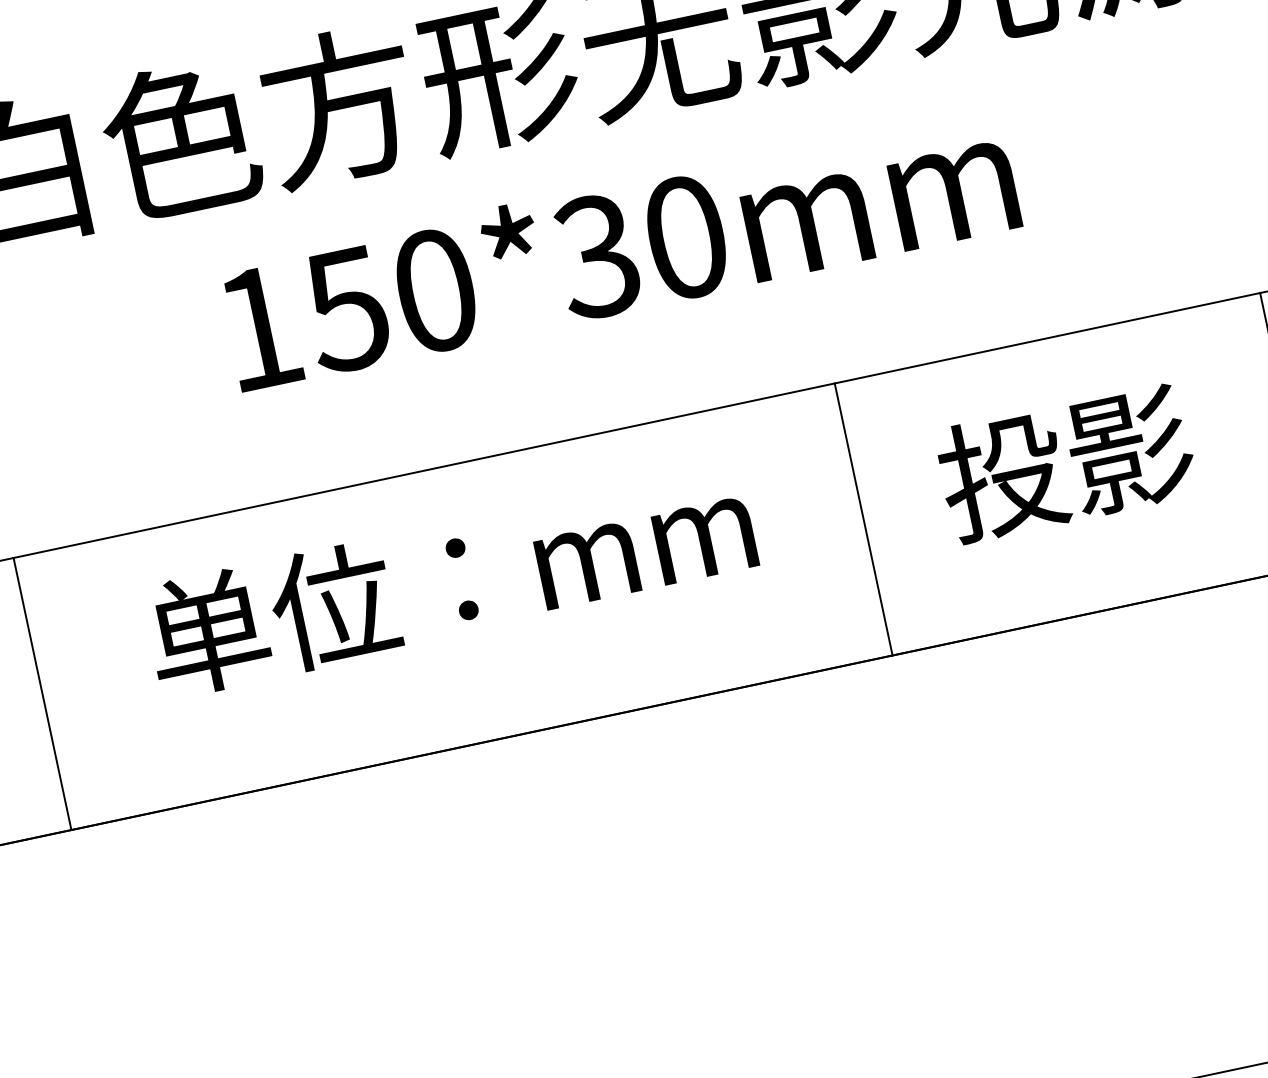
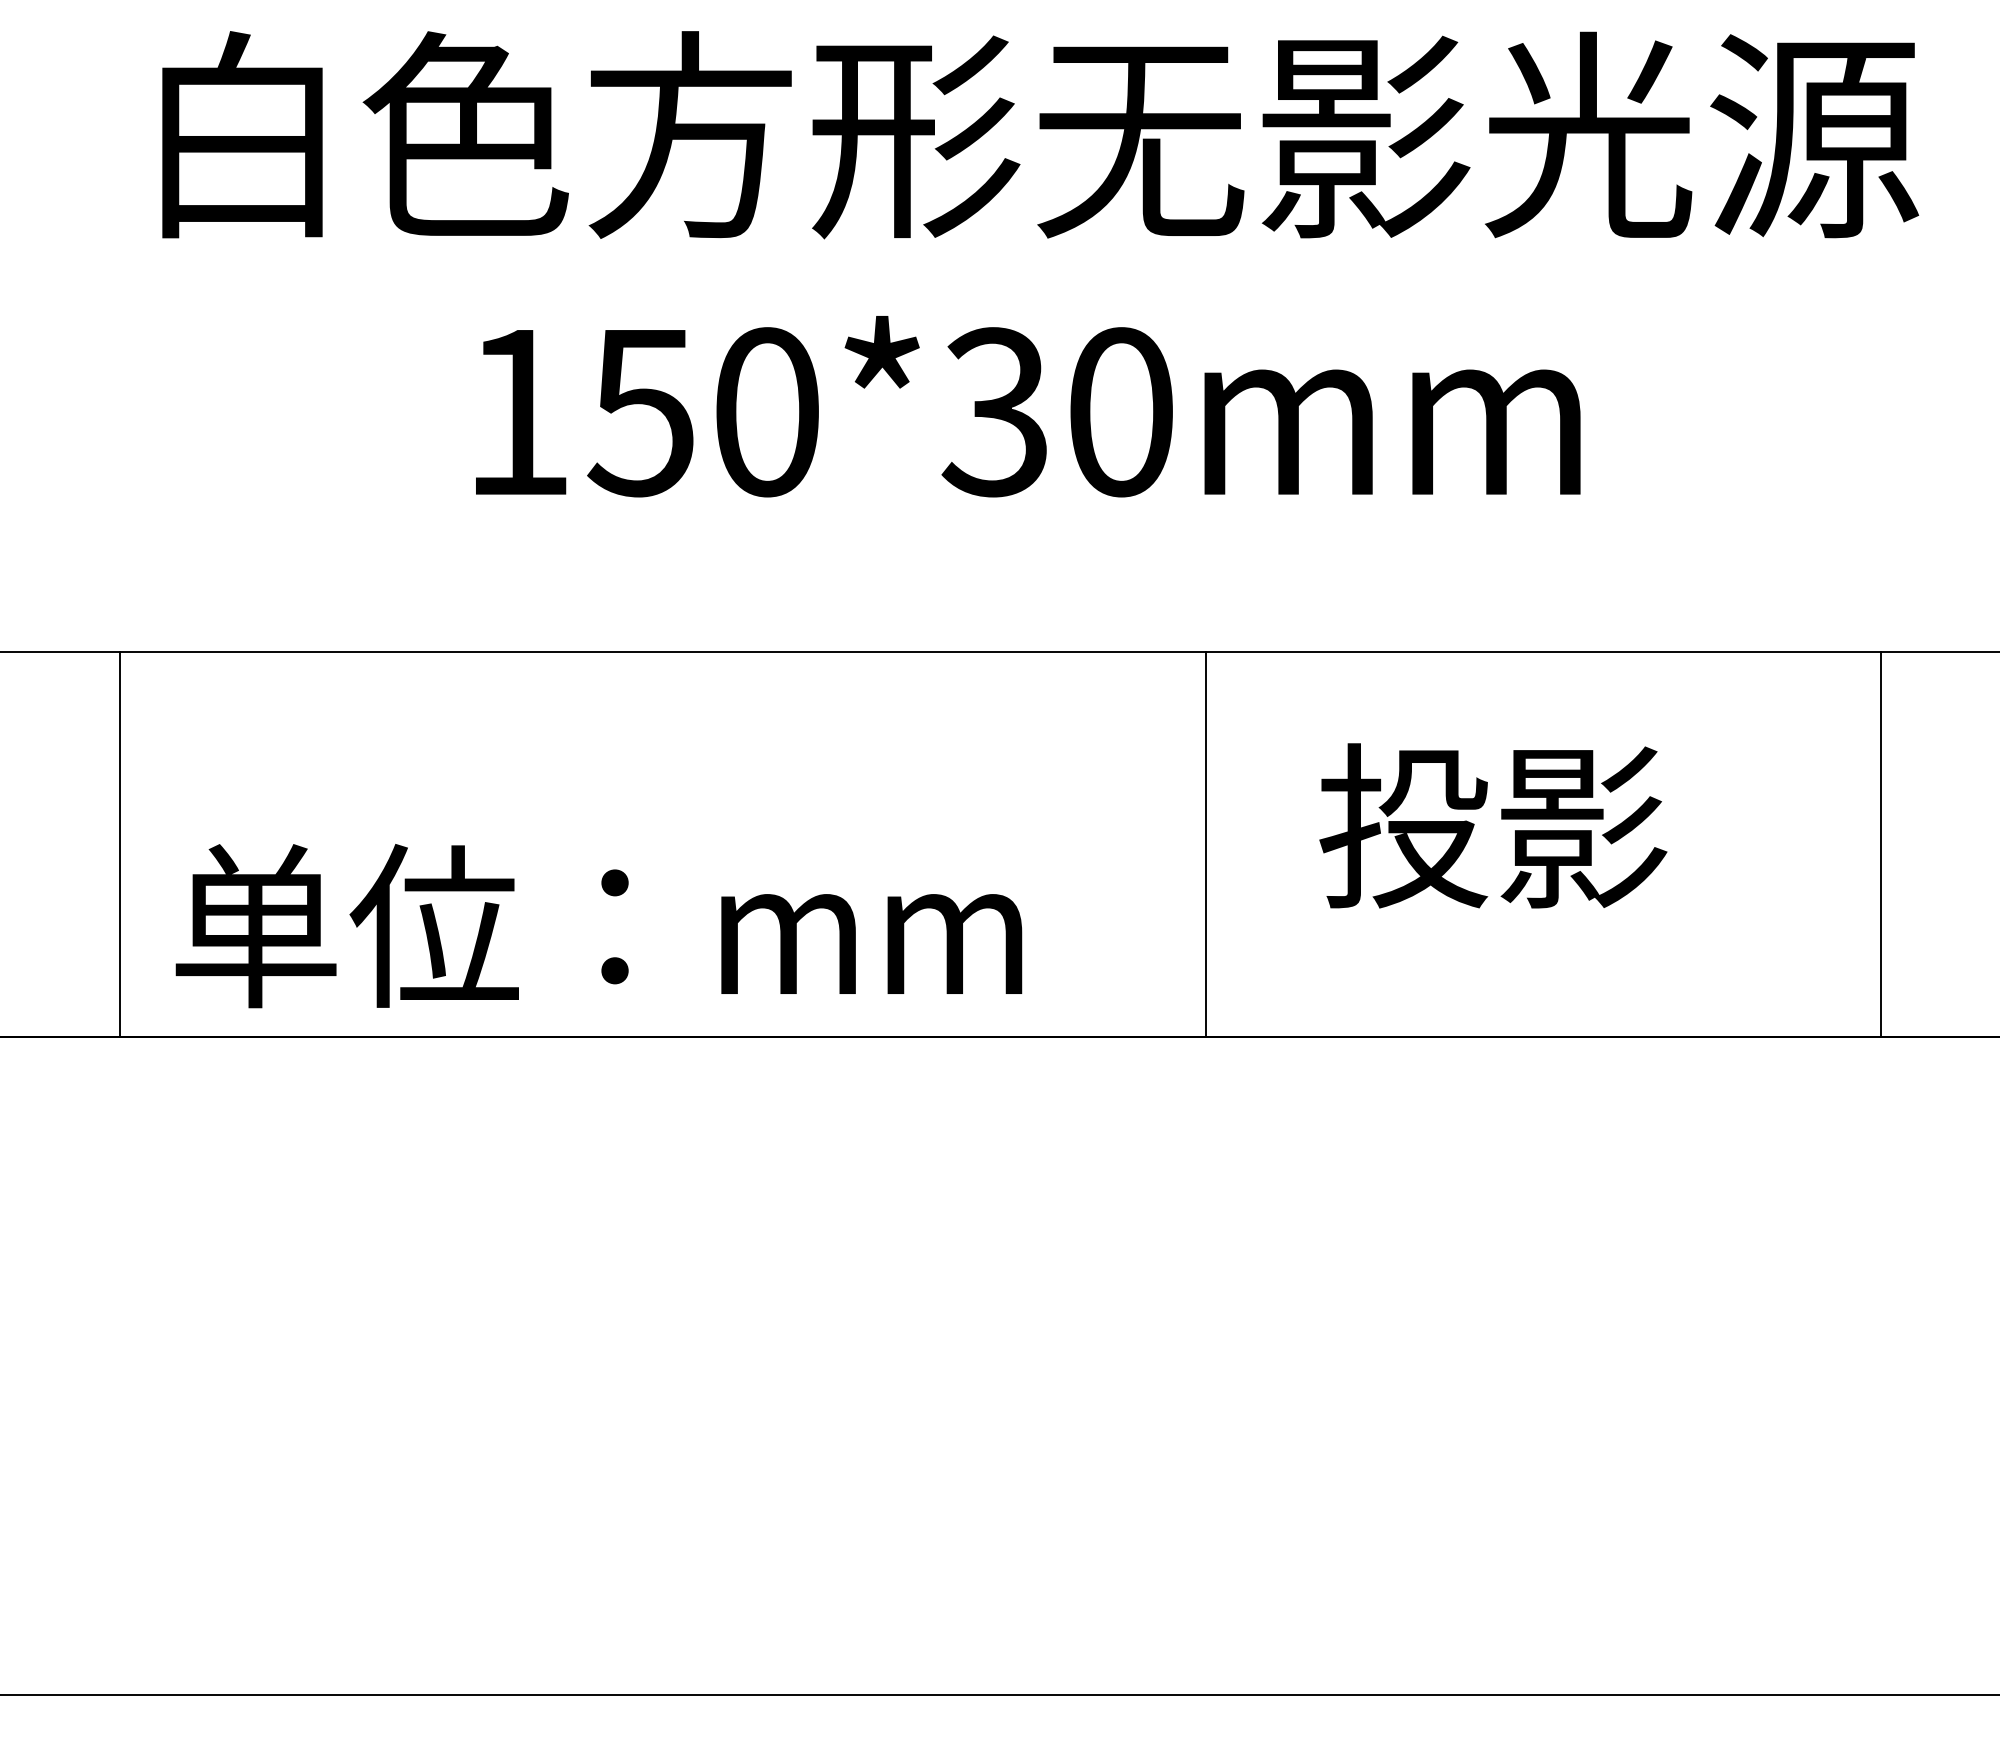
text: (1066, 462) -> (1493, 825), moved
line: (864, 519) -> (1206, 844), moved
text: (450, 581) -> (598, 926), moved

